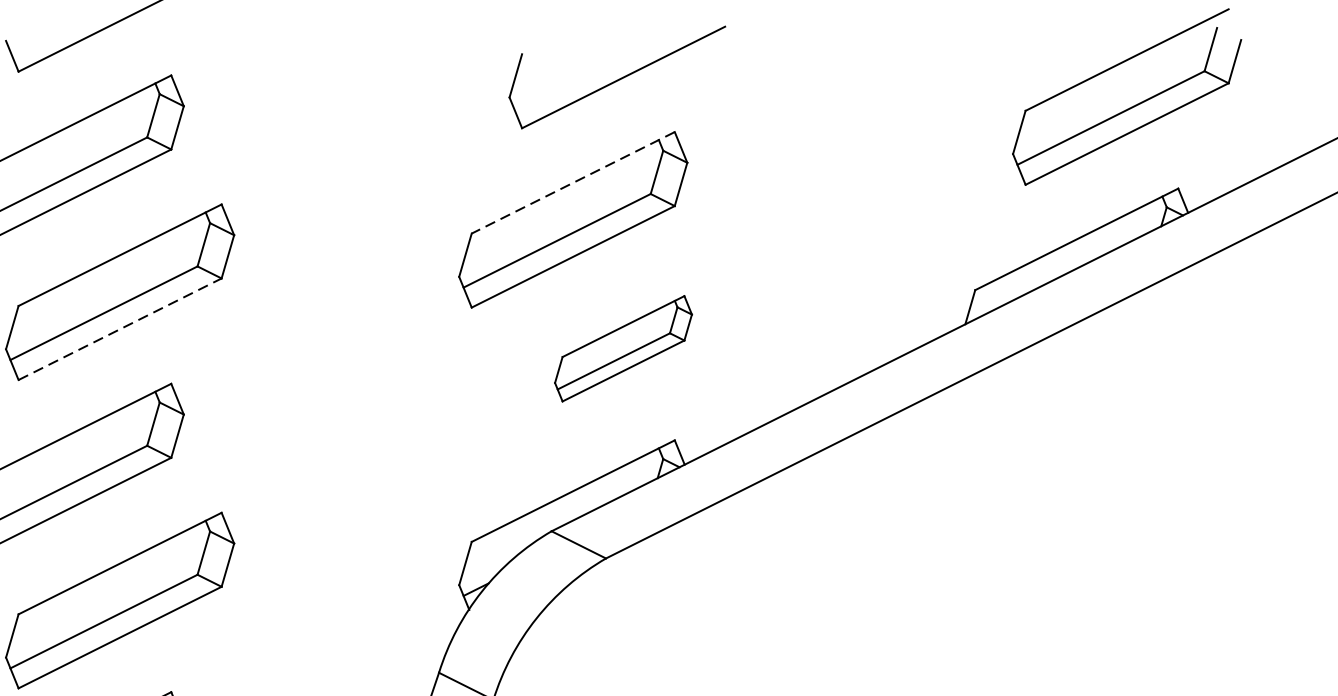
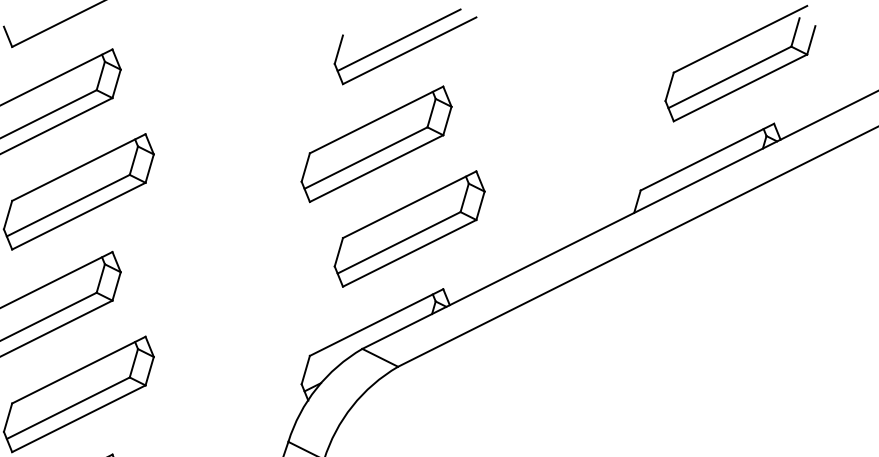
line: (606, 60) -> (398, 39), added
line: (573, 182) -> (376, 119), dashed -> solid
line: (119, 329) -> (78, 216), dashed -> solid
part: (623, 348) -> (409, 228), size x1.67

